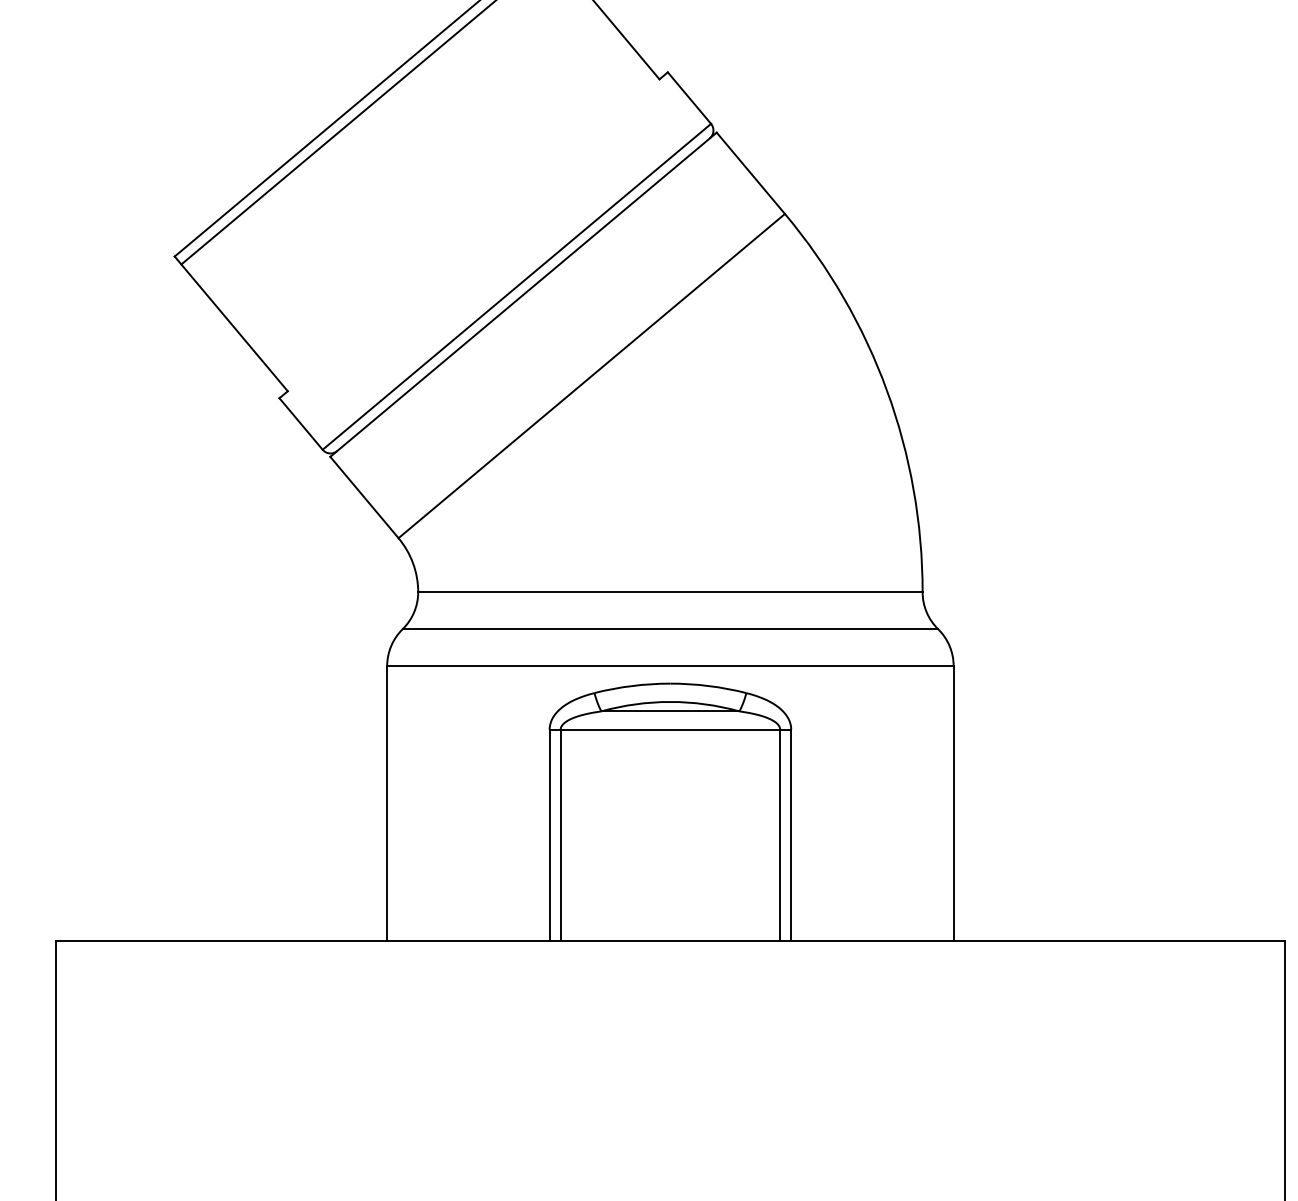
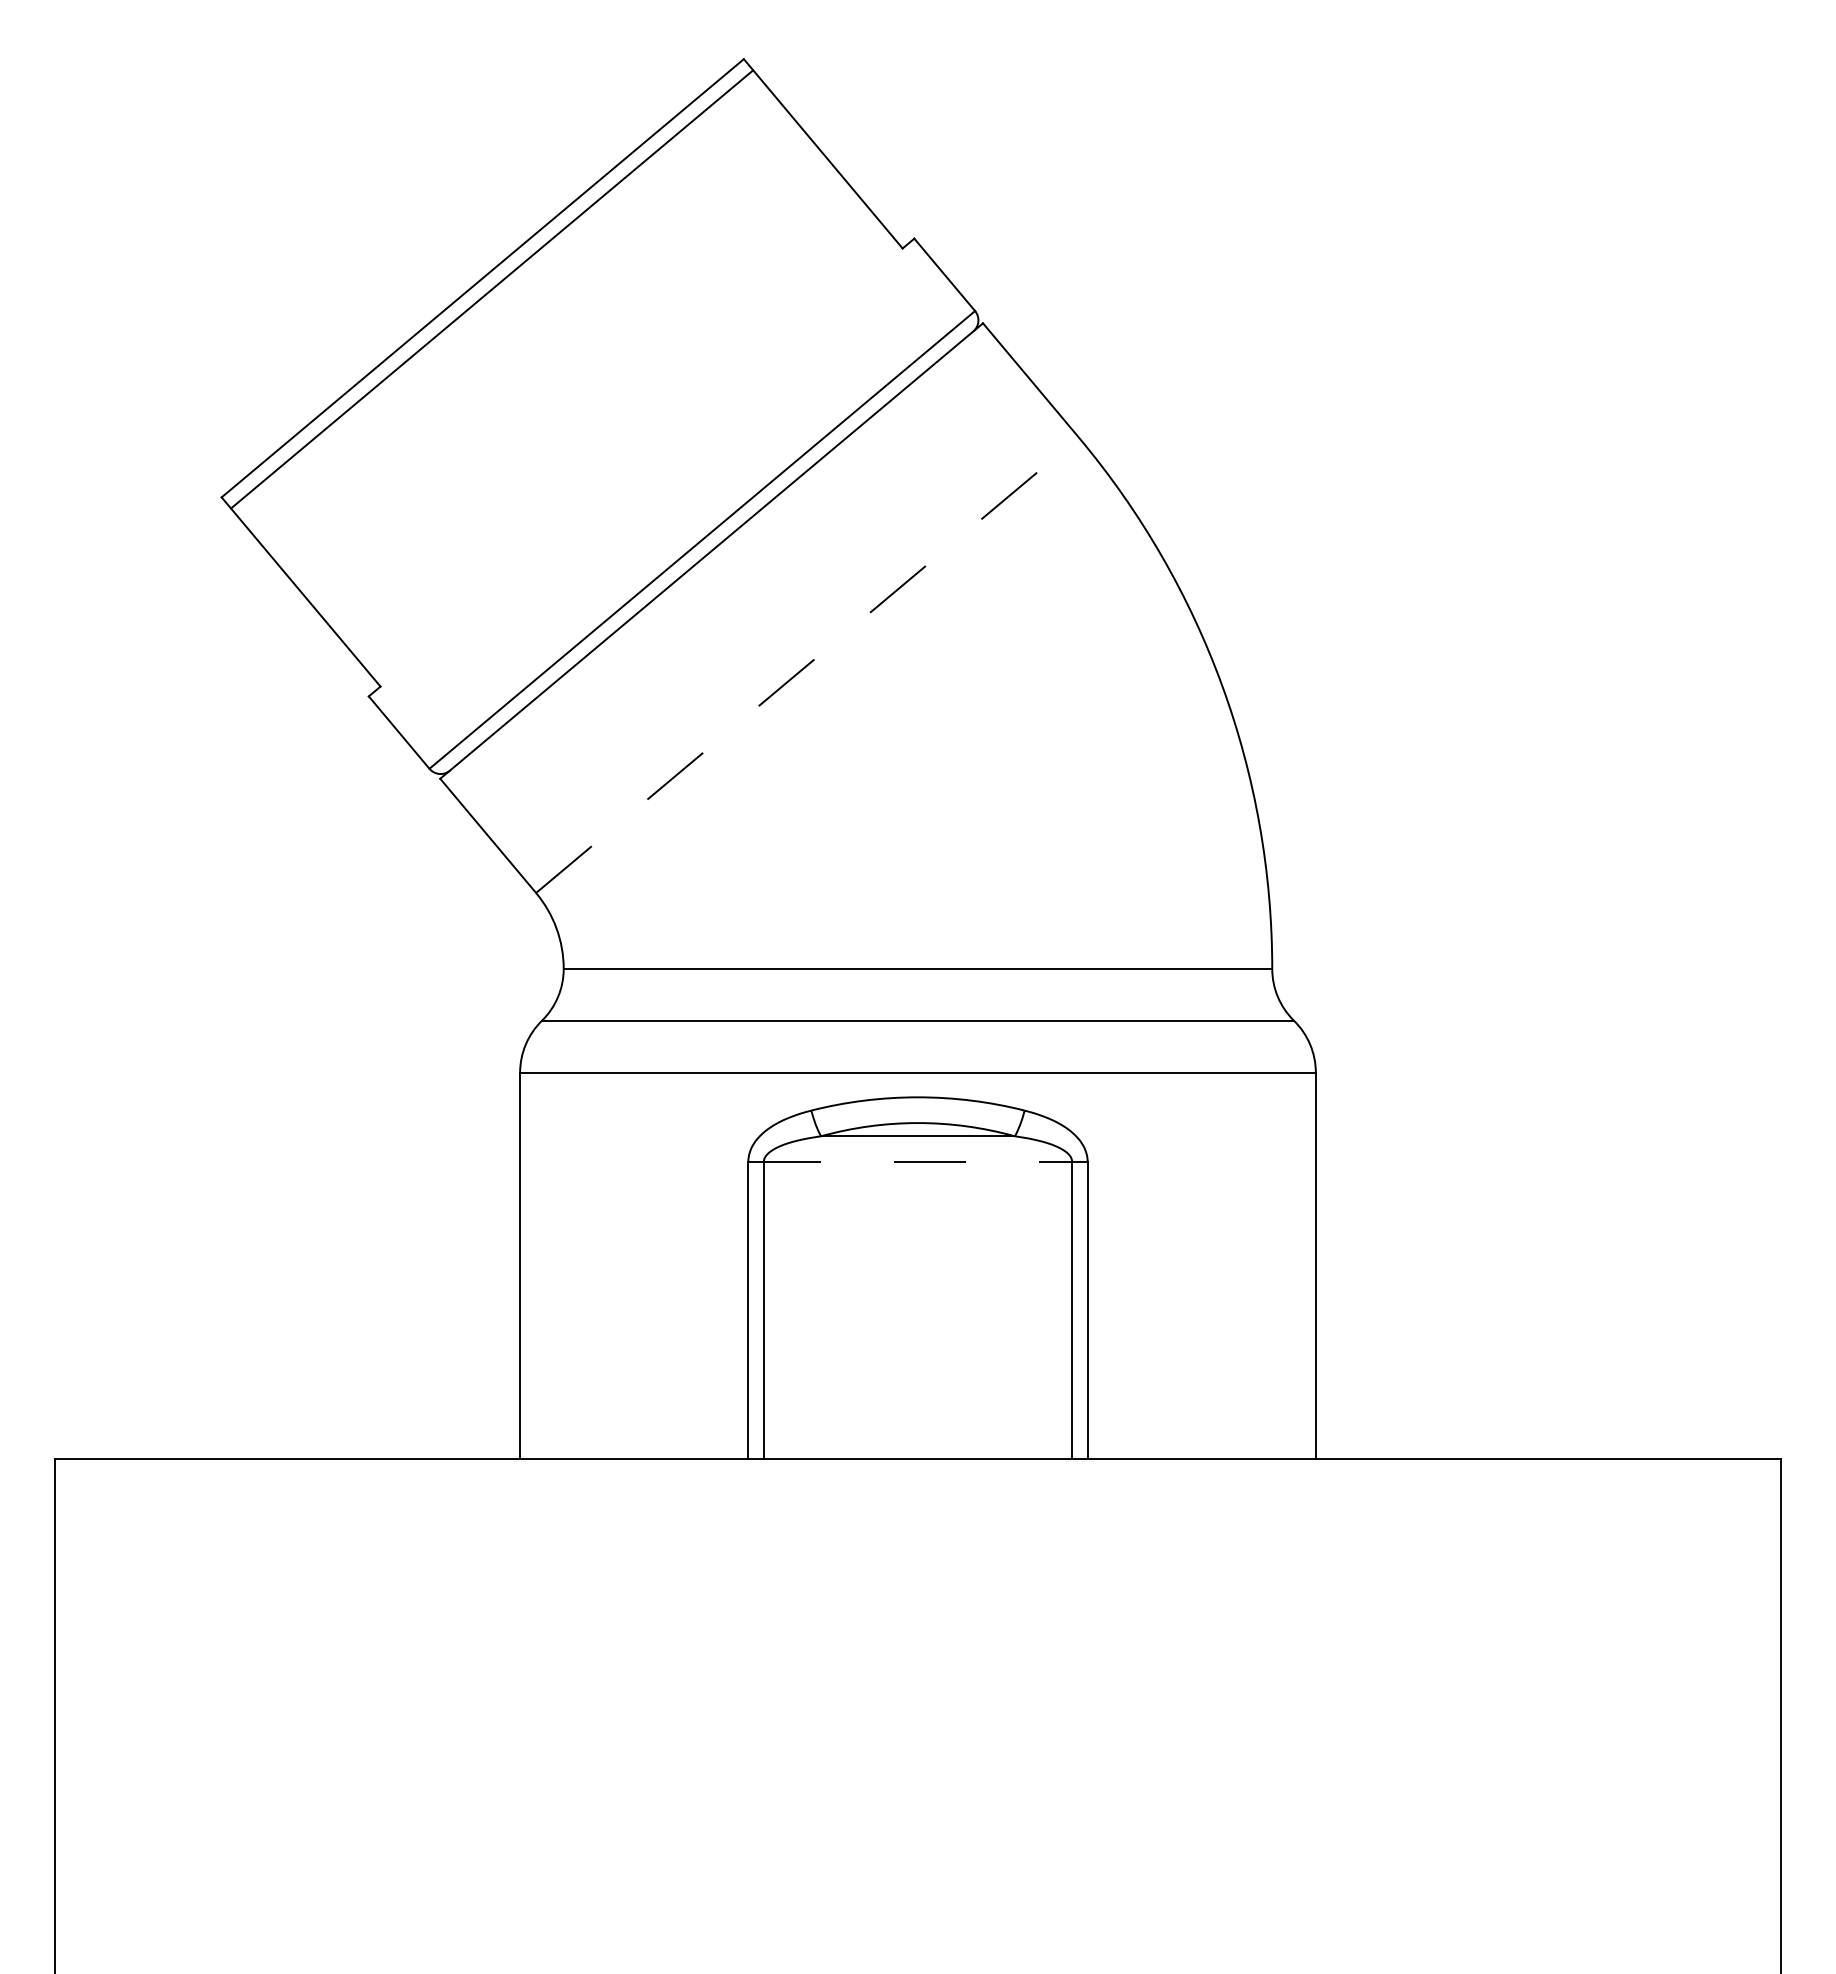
line: (591, 375) -> (807, 664), solid -> dashed
line: (670, 730) -> (917, 1162), solid -> dashed

